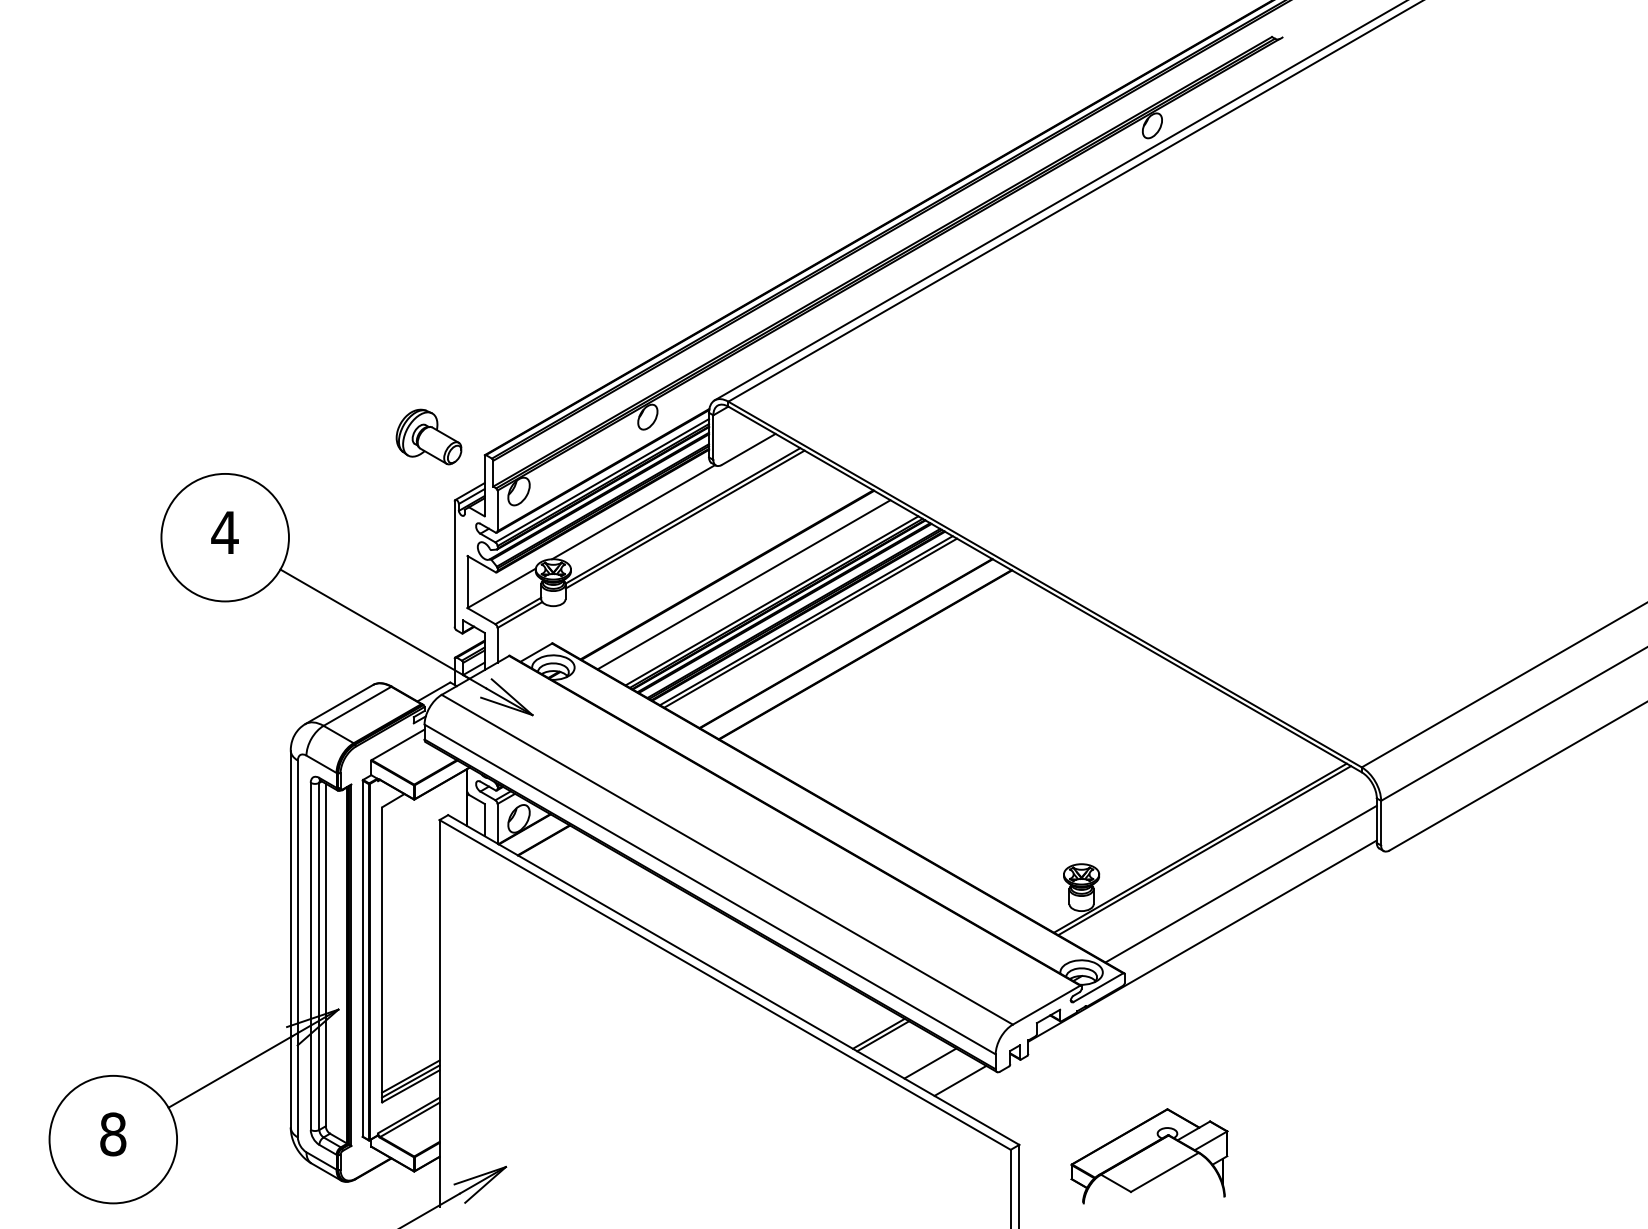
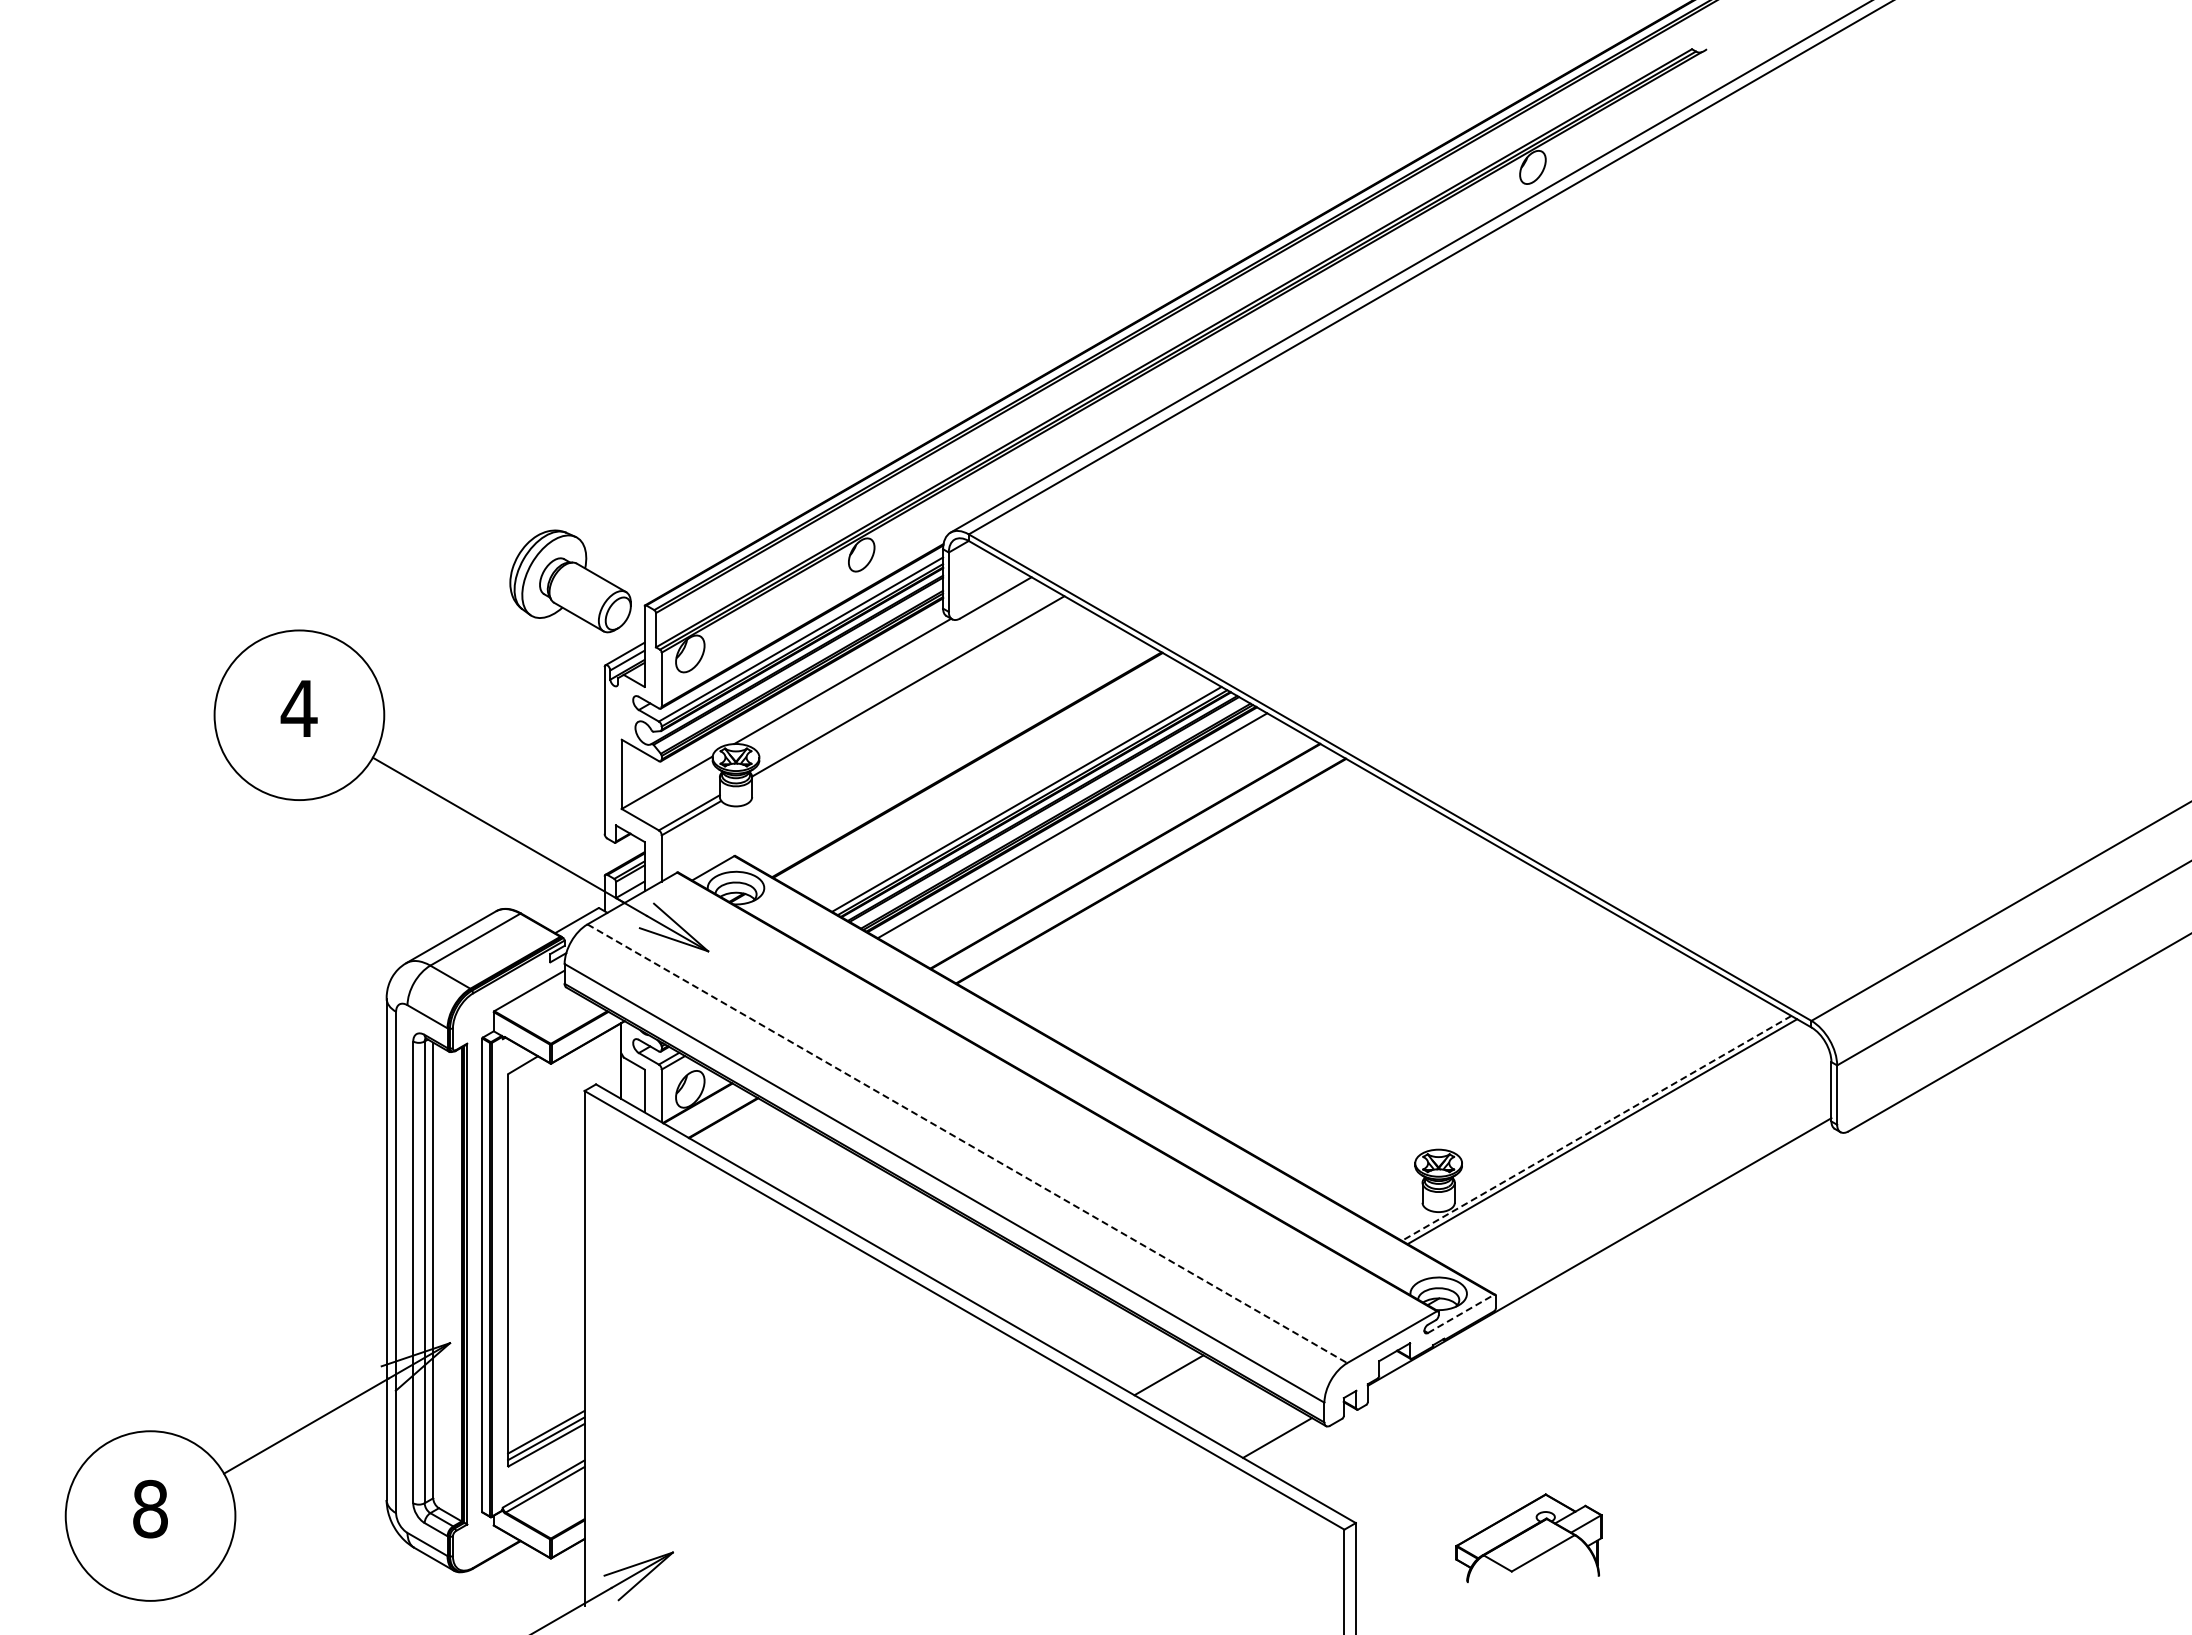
part: (428, 437) -> (570, 581), size x1.4
line: (685, 519) -> (911, 691), removed
line: (743, 584) -> (989, 777), removed
line: (810, 622) -> (1078, 828), removed
line: (1200, 848) -> (1596, 1128), solid -> dashed
line: (727, 859) -> (967, 1143), solid -> dashed
line: (1240, 884) -> (1650, 1176), removed
line: (1098, 987) -> (1461, 1313), solid -> dashed
line: (883, 1036) -> (1174, 1378), removed
line: (930, 1063) -> (1237, 1414), removed
part: (1149, 1156) -> (1528, 1538), size x0.7

